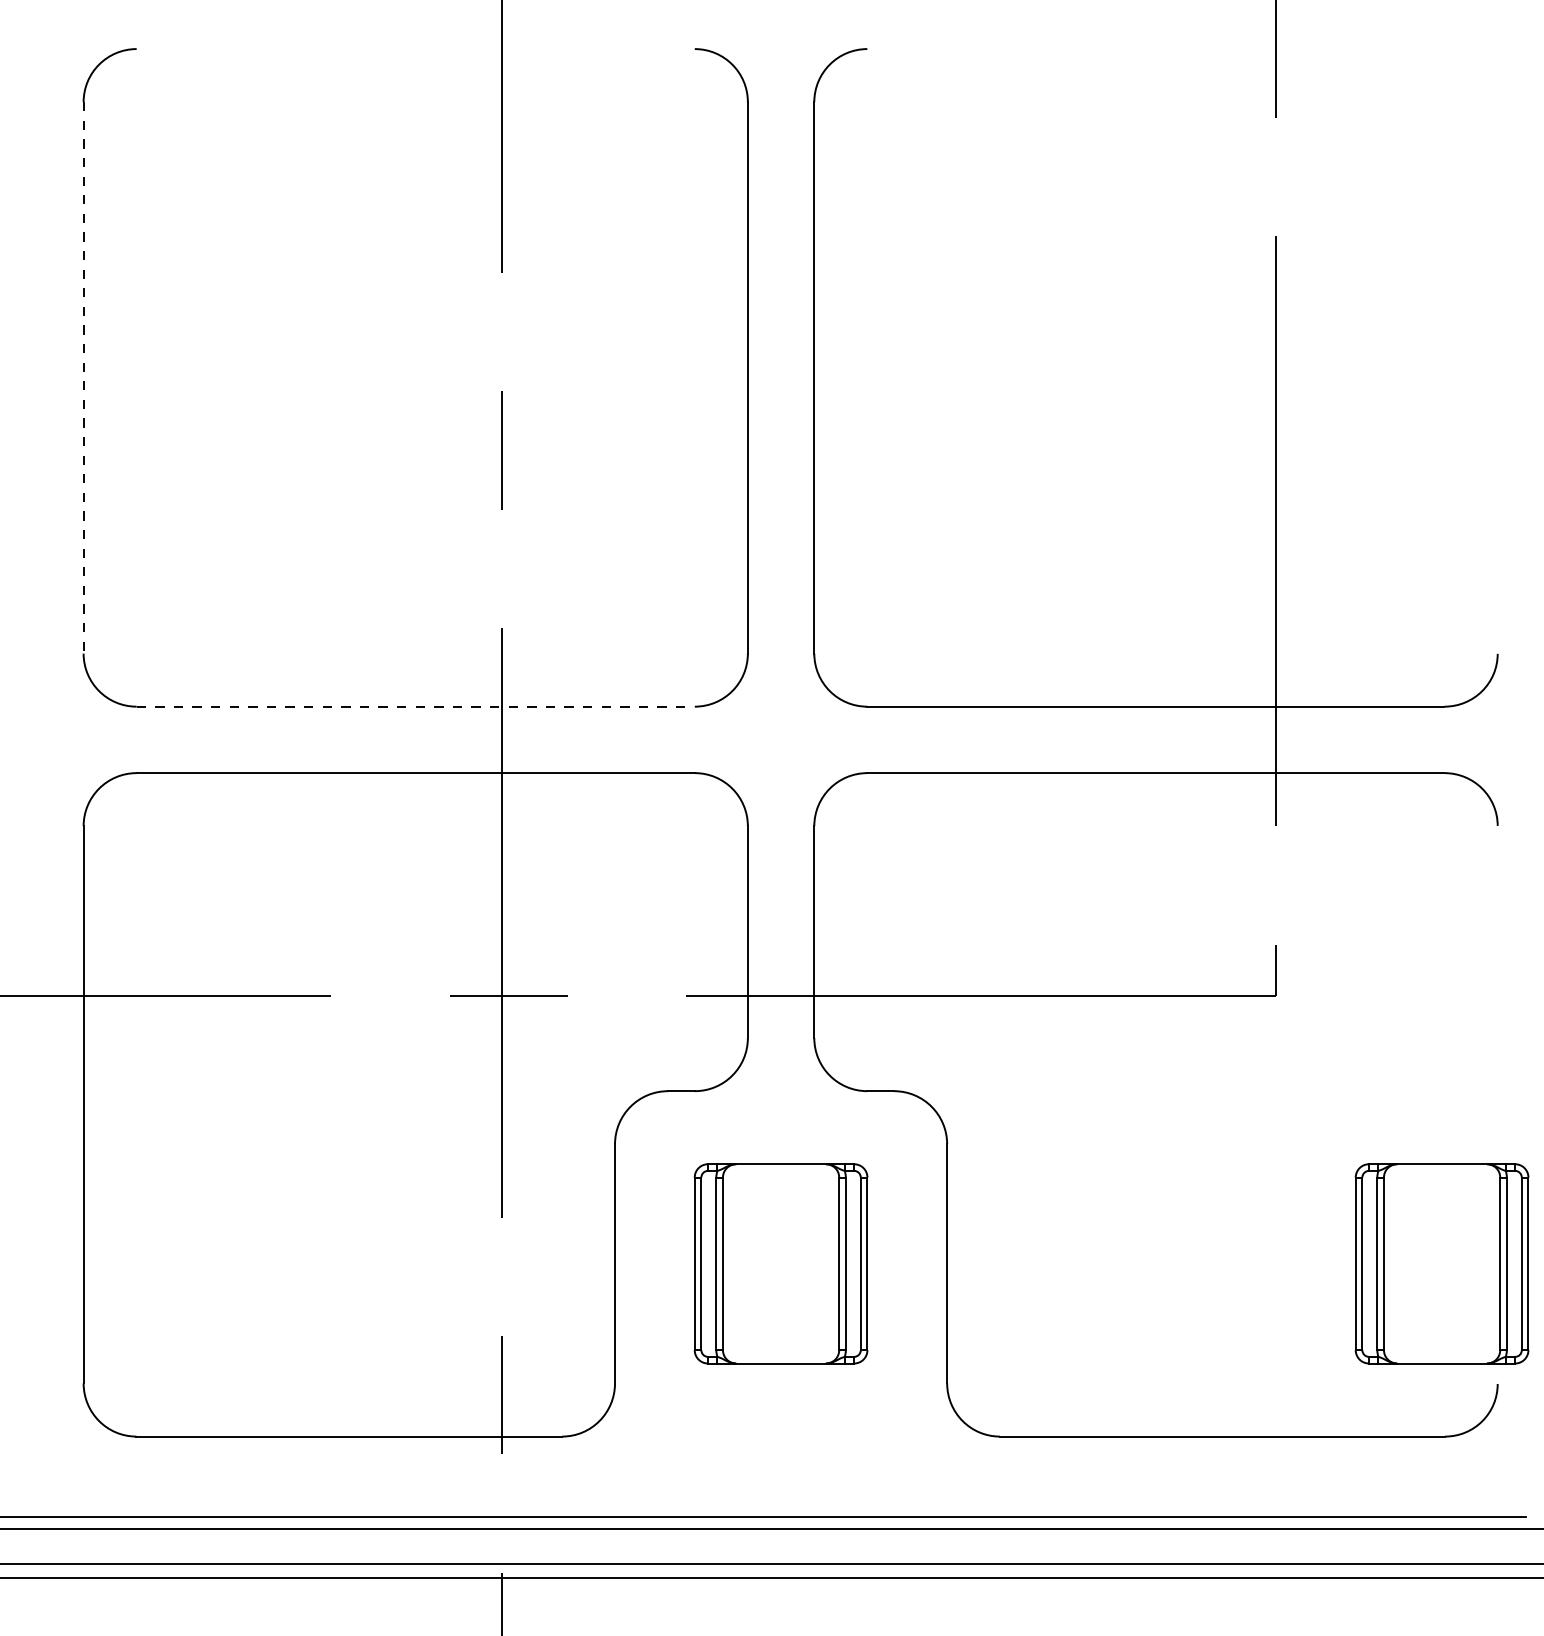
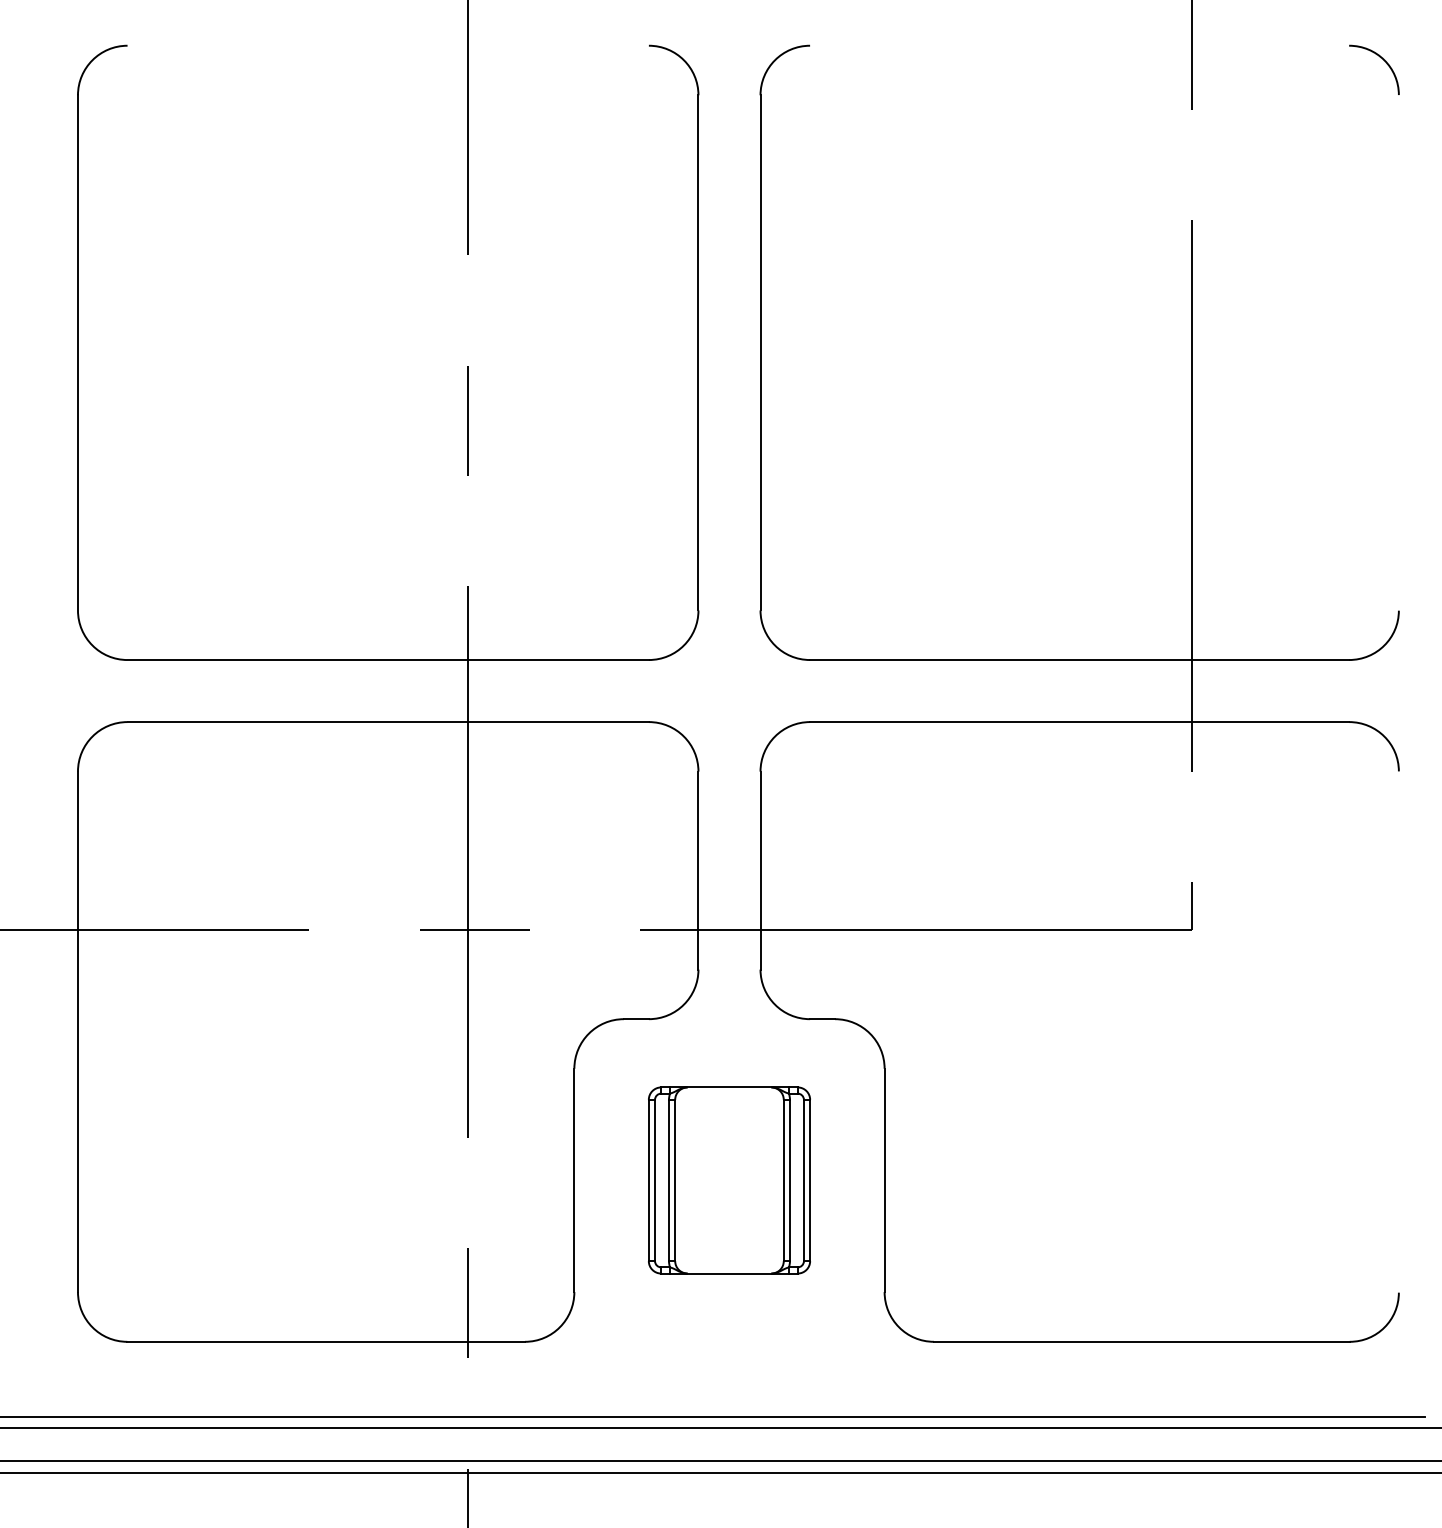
curve: (1480, 64) -> (1382, 60), added
line: (83, 377) -> (77, 352), dashed -> solid
line: (416, 706) -> (388, 659), dashed -> solid
part: (1441, 1263) -> (1346, 1180), removed

